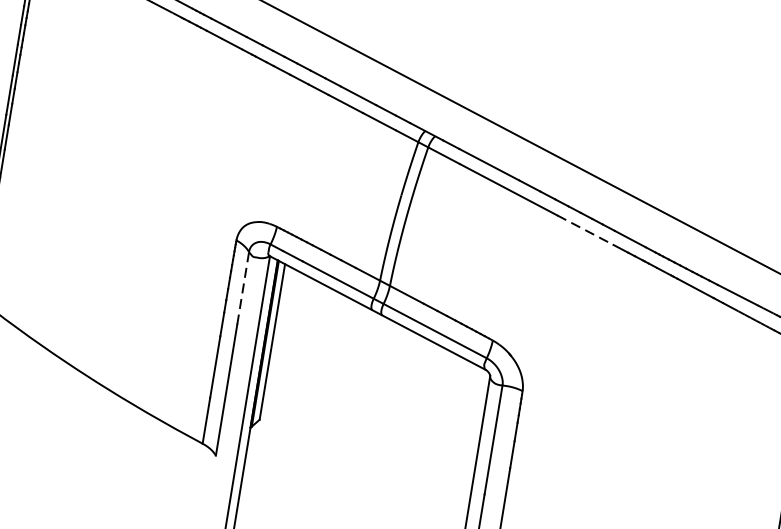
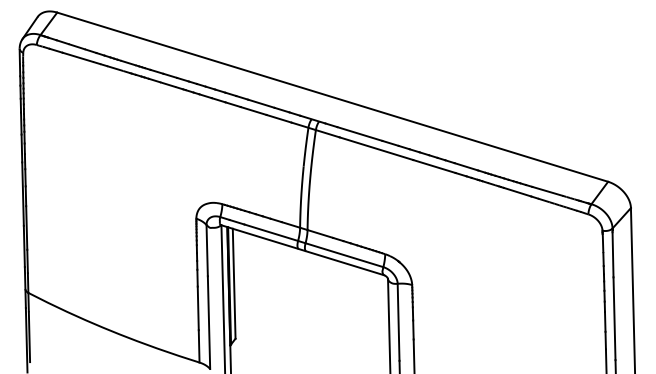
line: (585, 230) -> (434, 166), dashed -> solid
line: (243, 288) -> (207, 250), dashed -> solid

